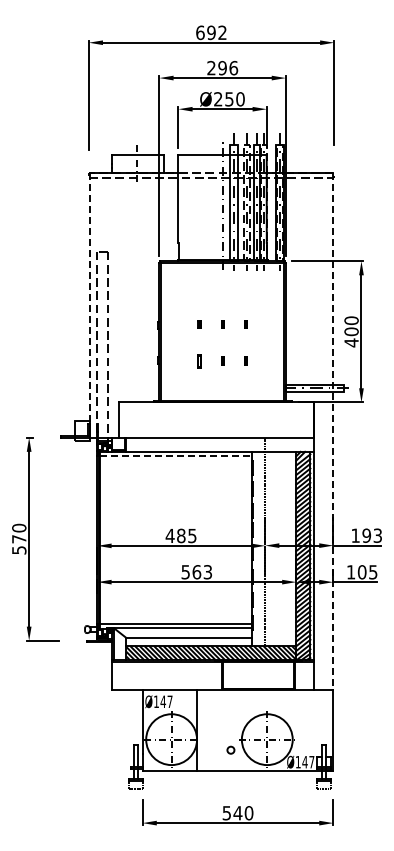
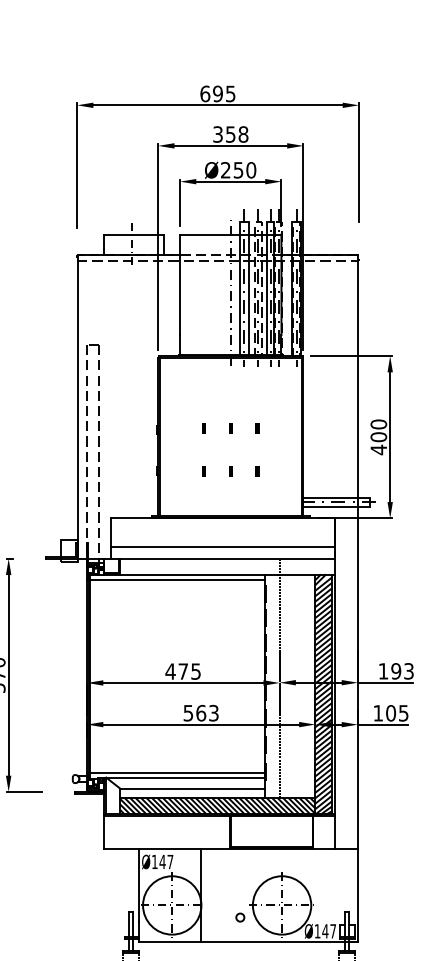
text: (222, 32) -> (230, 93), 692 -> 695
text: (222, 67) -> (230, 133), 296 -> 358
line: (89, 305) -> (77, 406), dashed -> solid
part: (199, 360) -> (204, 470), size x0.62
line: (215, 427) -> (222, 547), added
line: (333, 431) -> (358, 551), dashed -> solid
line: (176, 456) -> (177, 580), dashed -> solid
text: (181, 535) -> (183, 671), 485 -> 475

